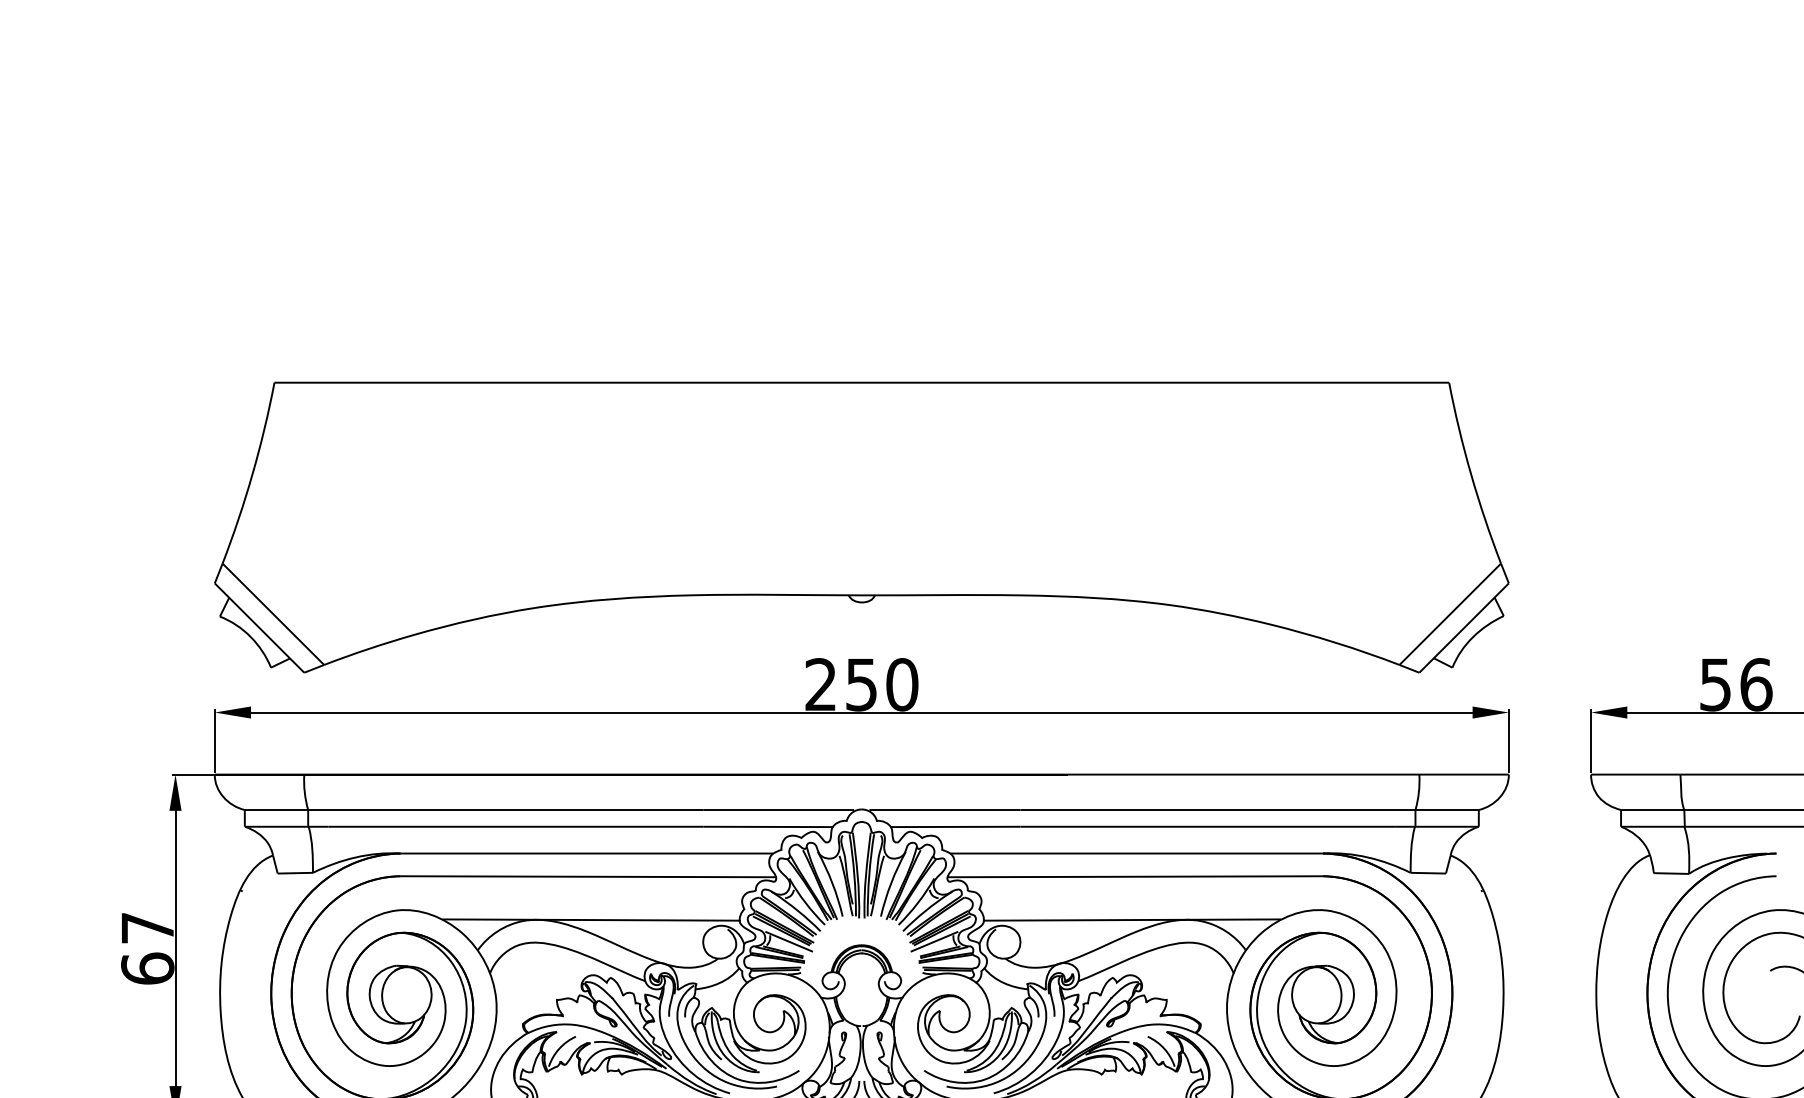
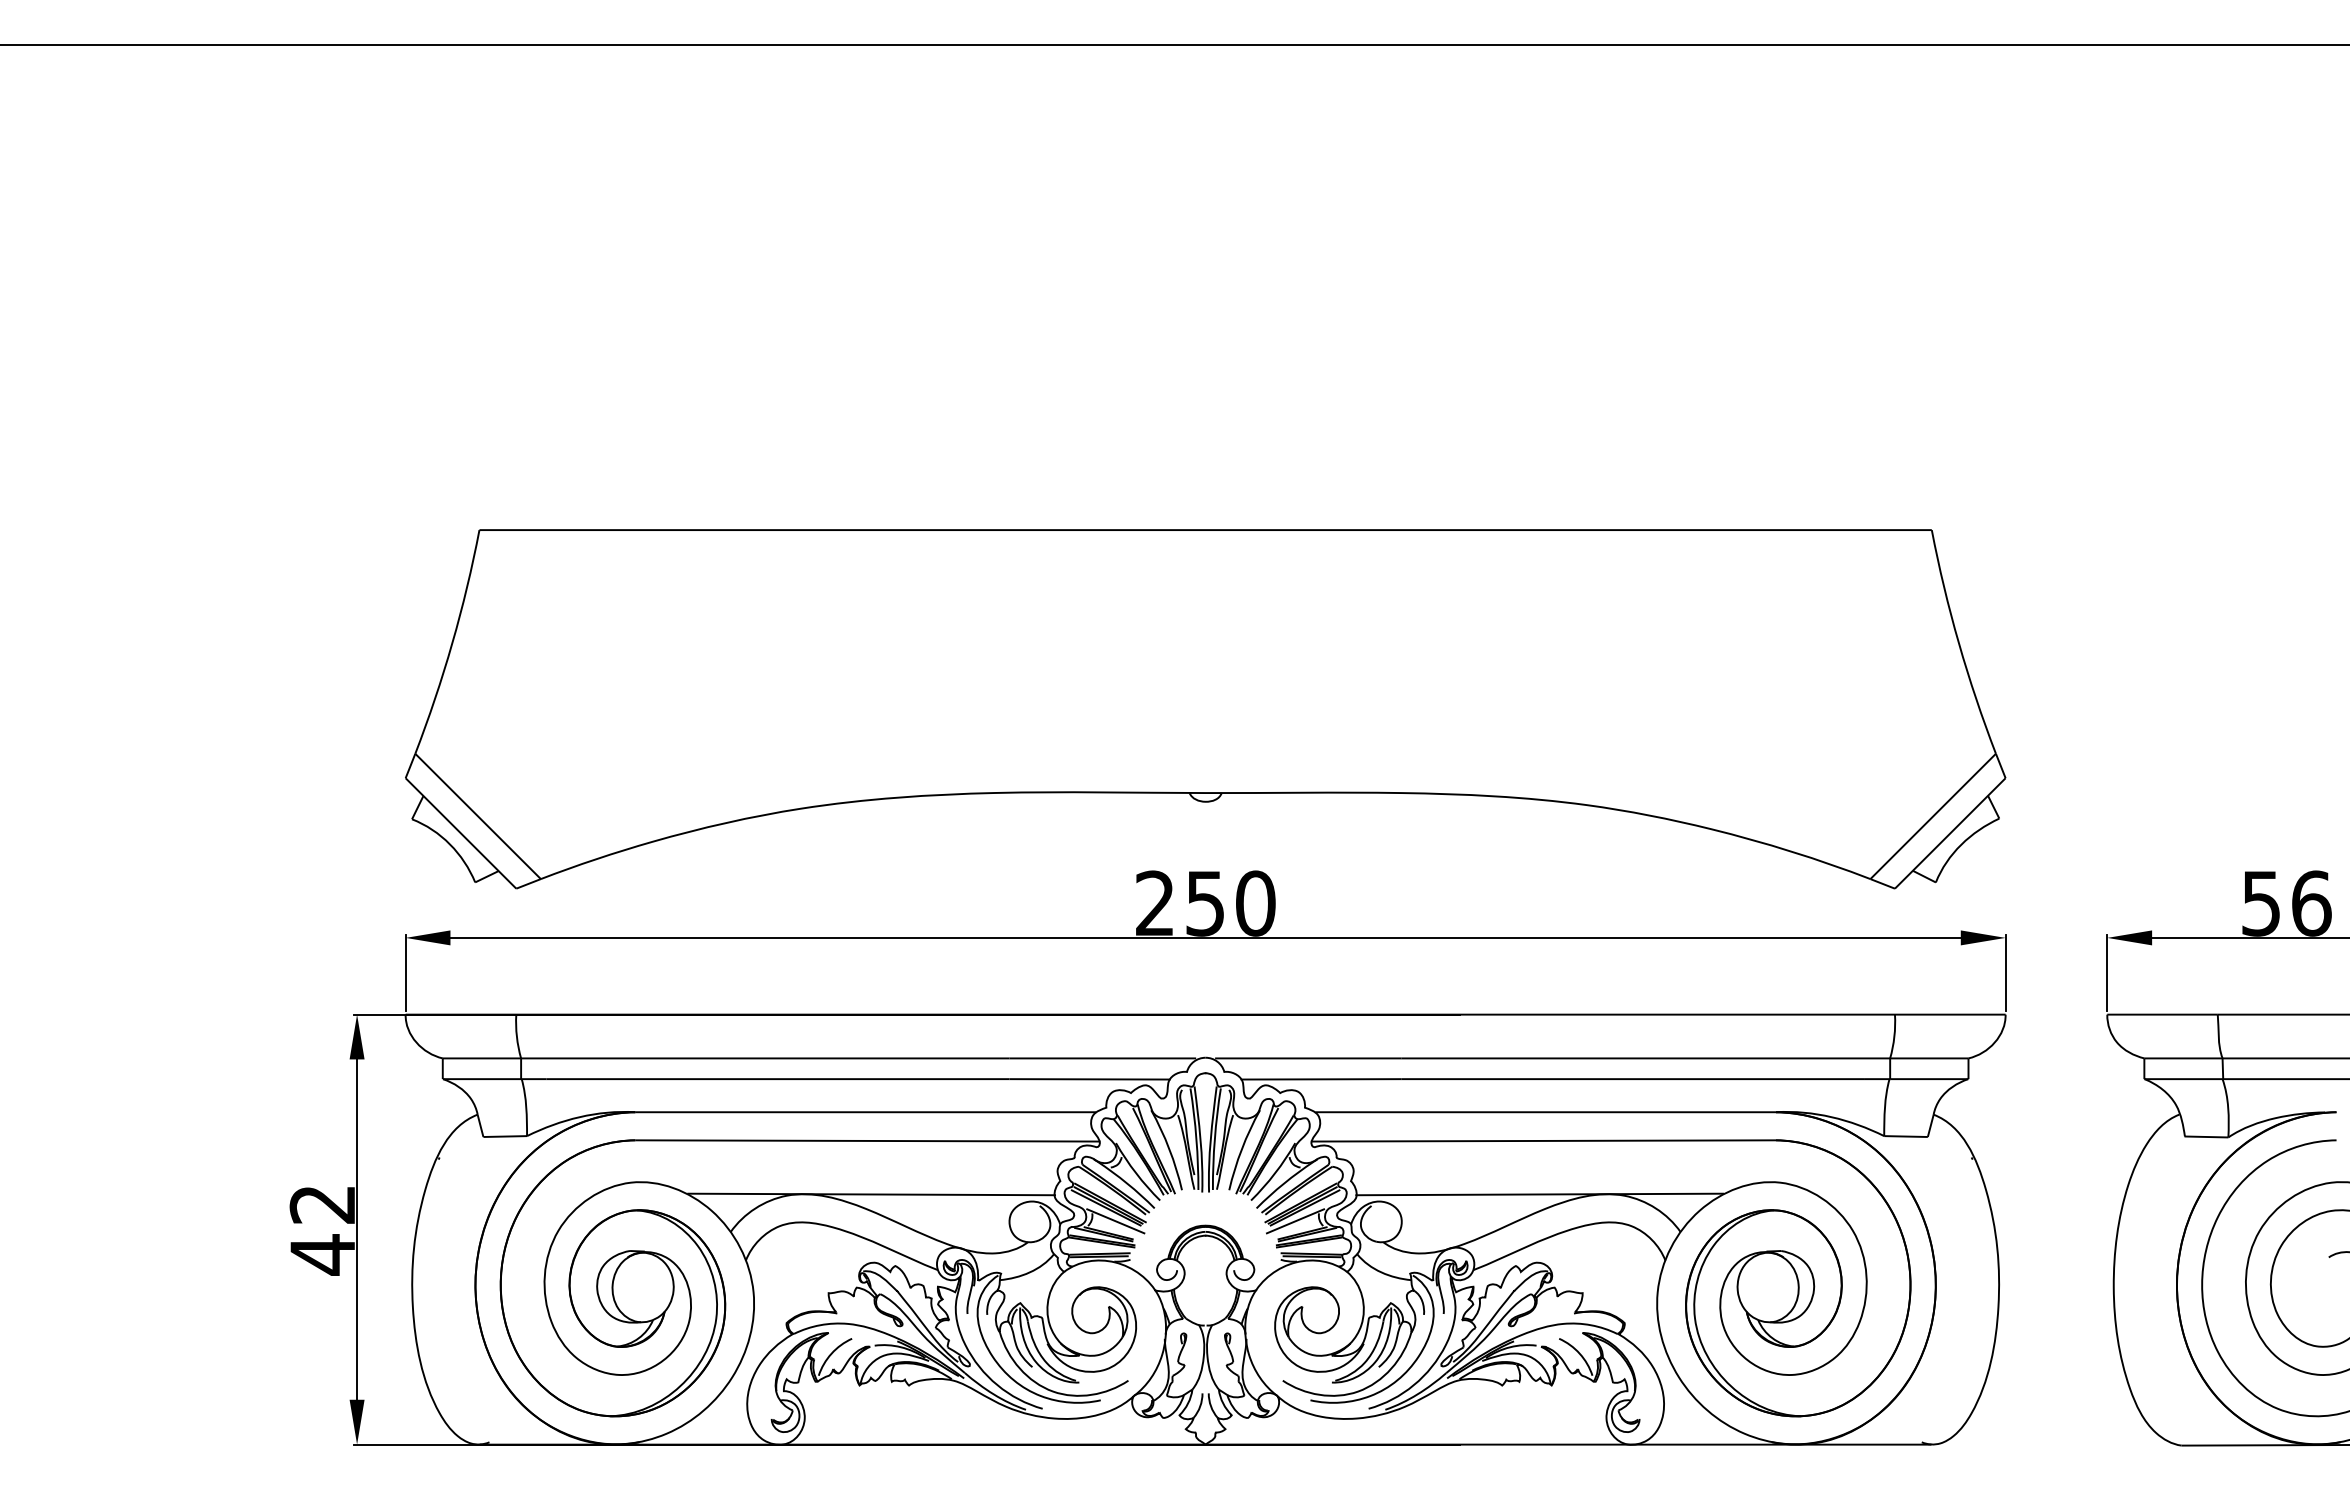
text: (147, 949) -> (322, 1230), 67 -> 42

